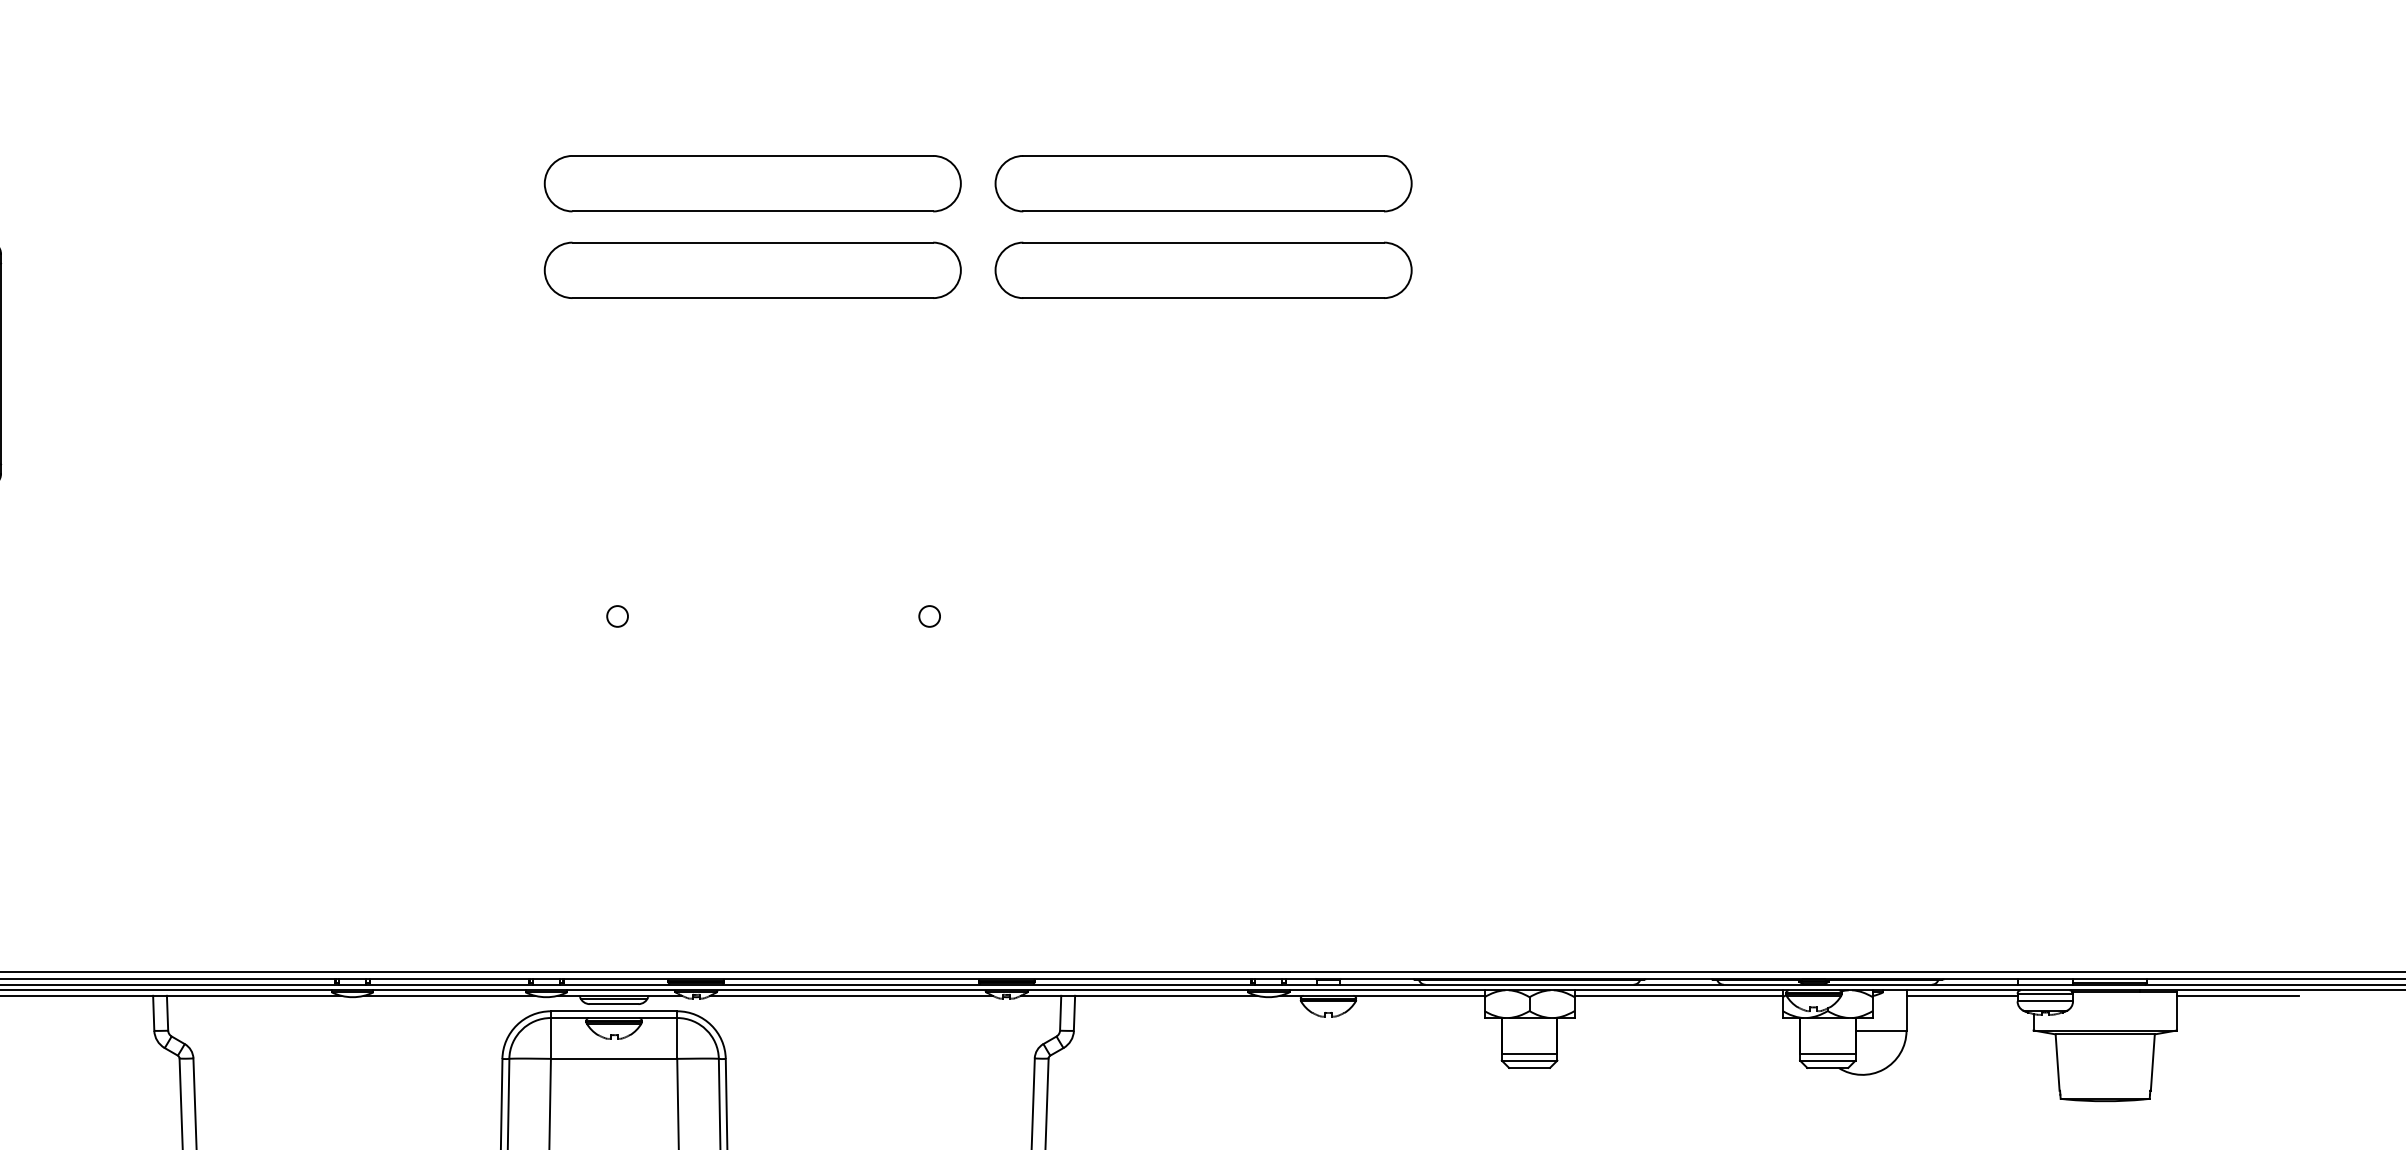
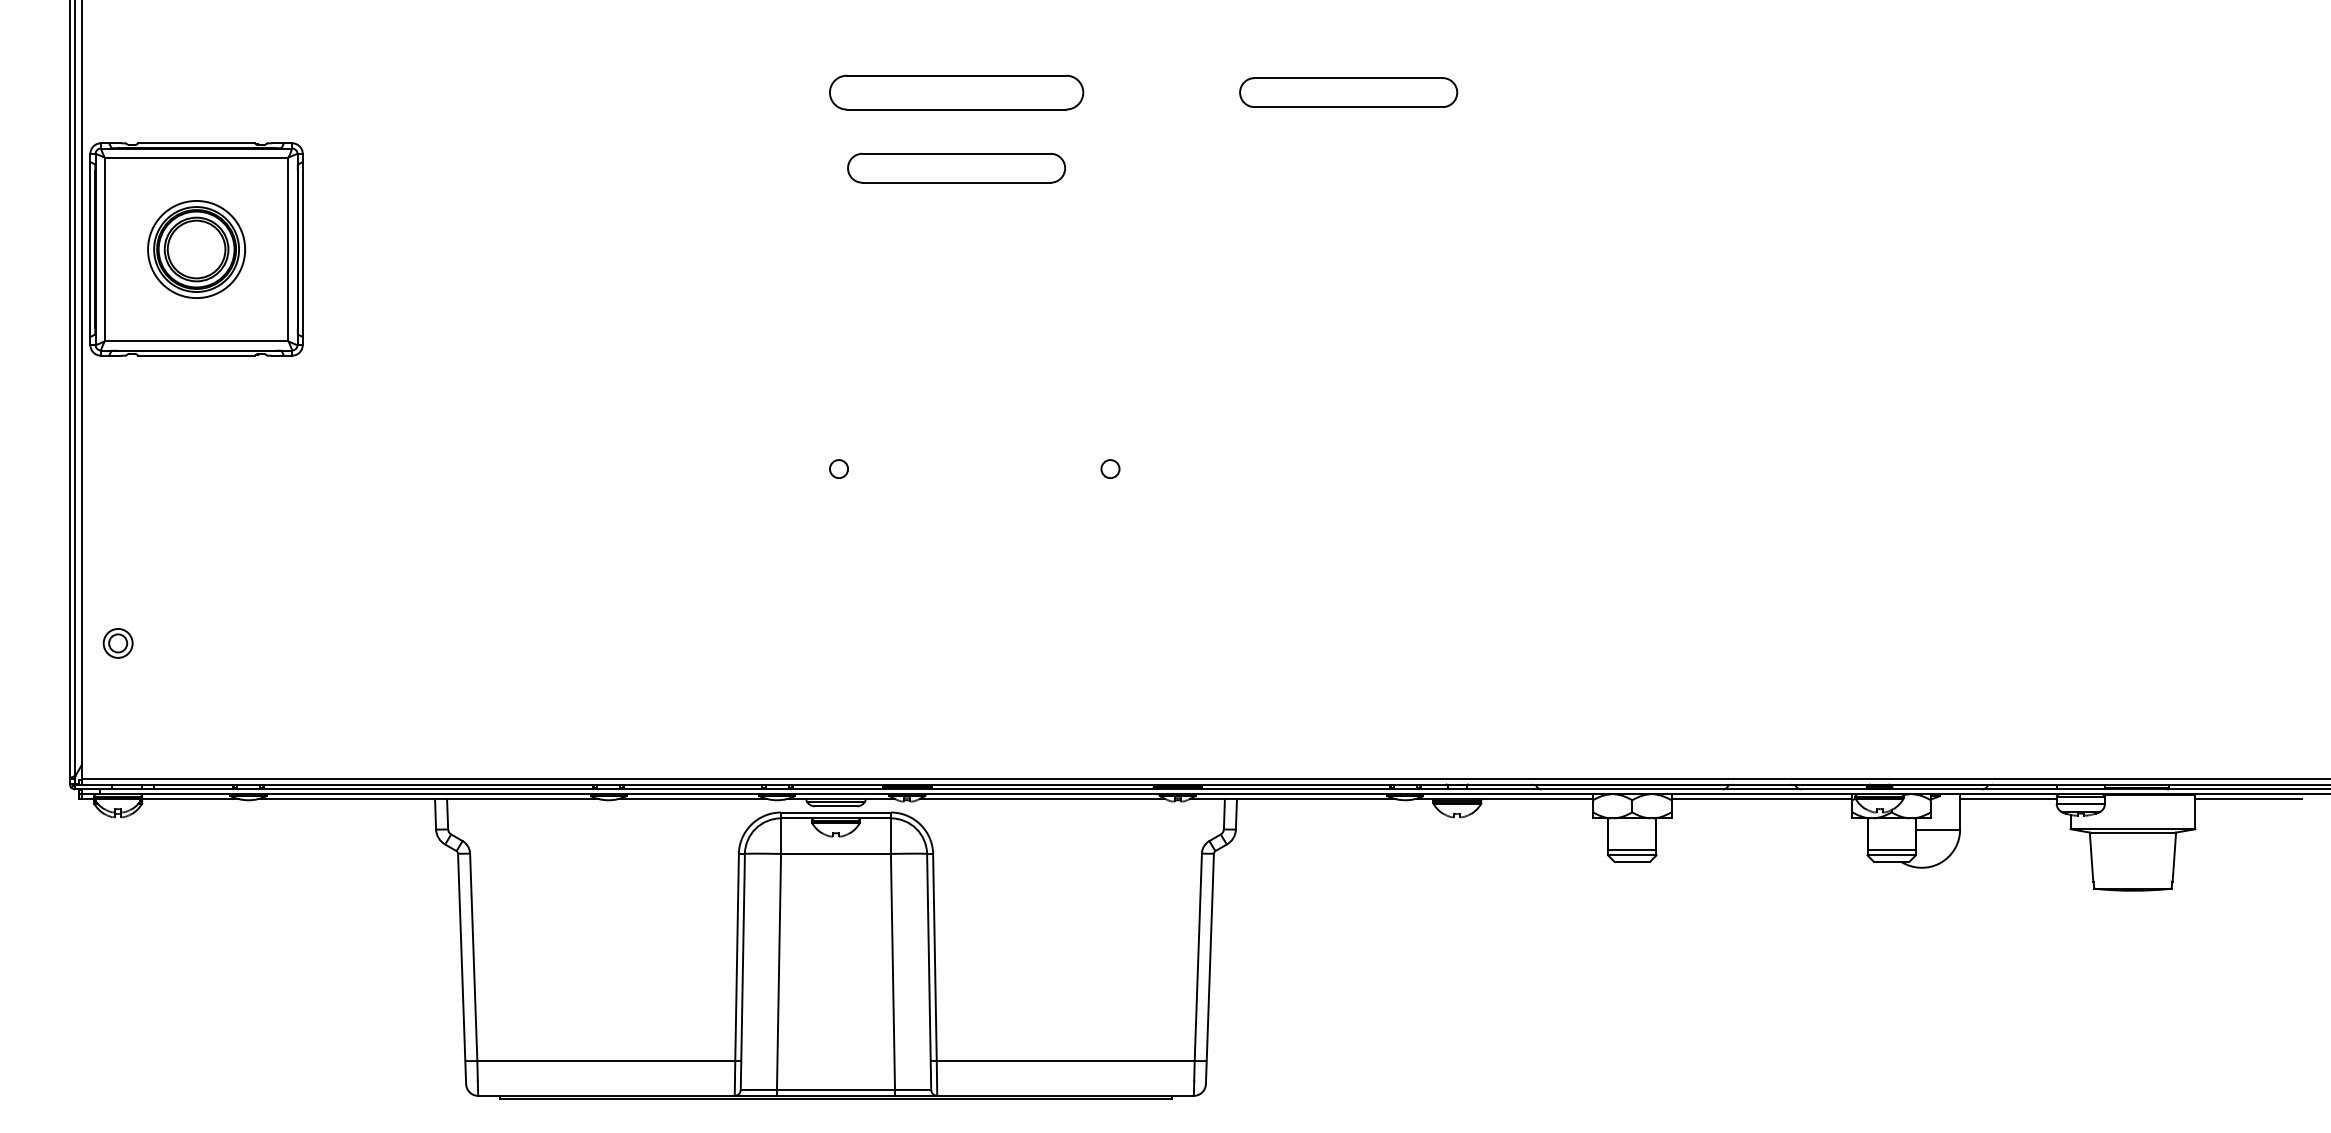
part: (752, 183) -> (956, 92), size x0.7
part: (1203, 183) -> (1348, 92), size x0.6
part: (752, 270) -> (956, 168), size x0.6
part: (1203, 270) -> (1348, 168), removed

